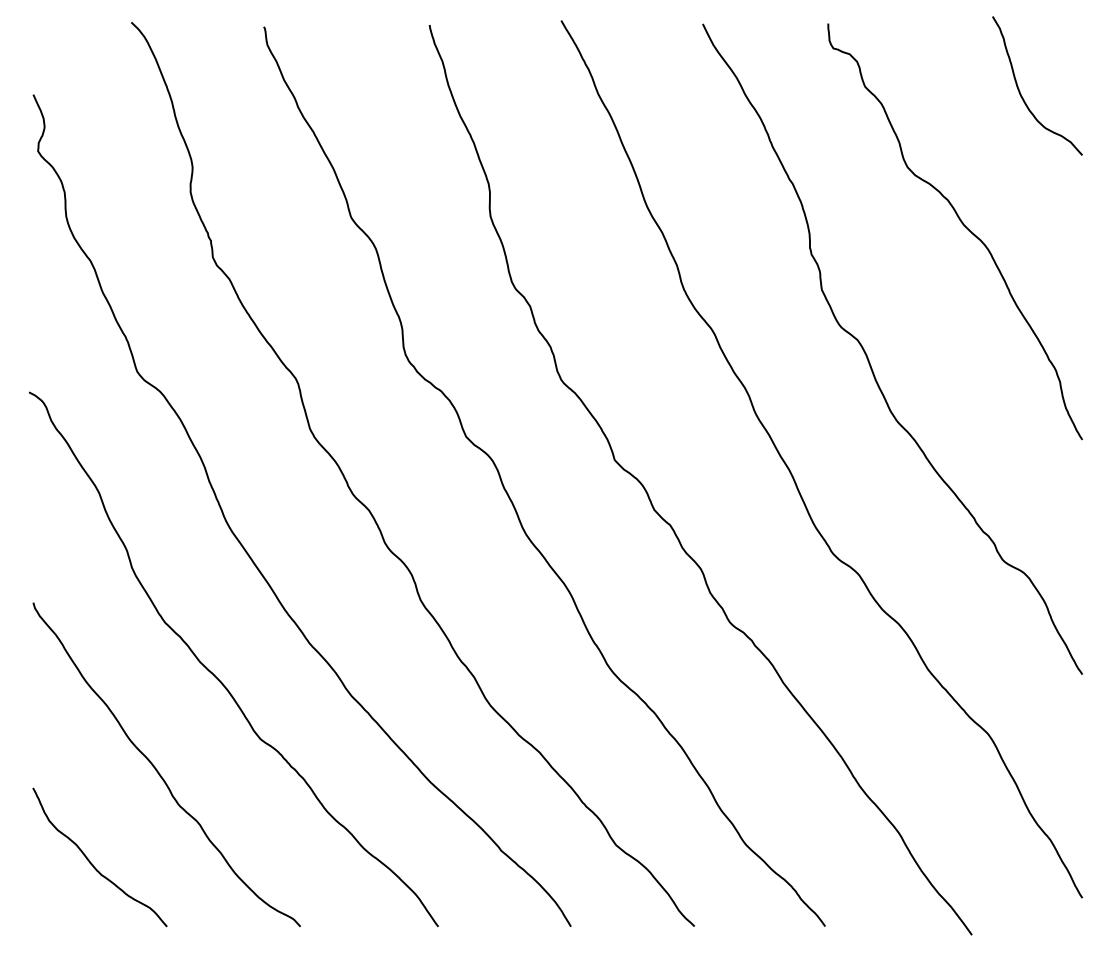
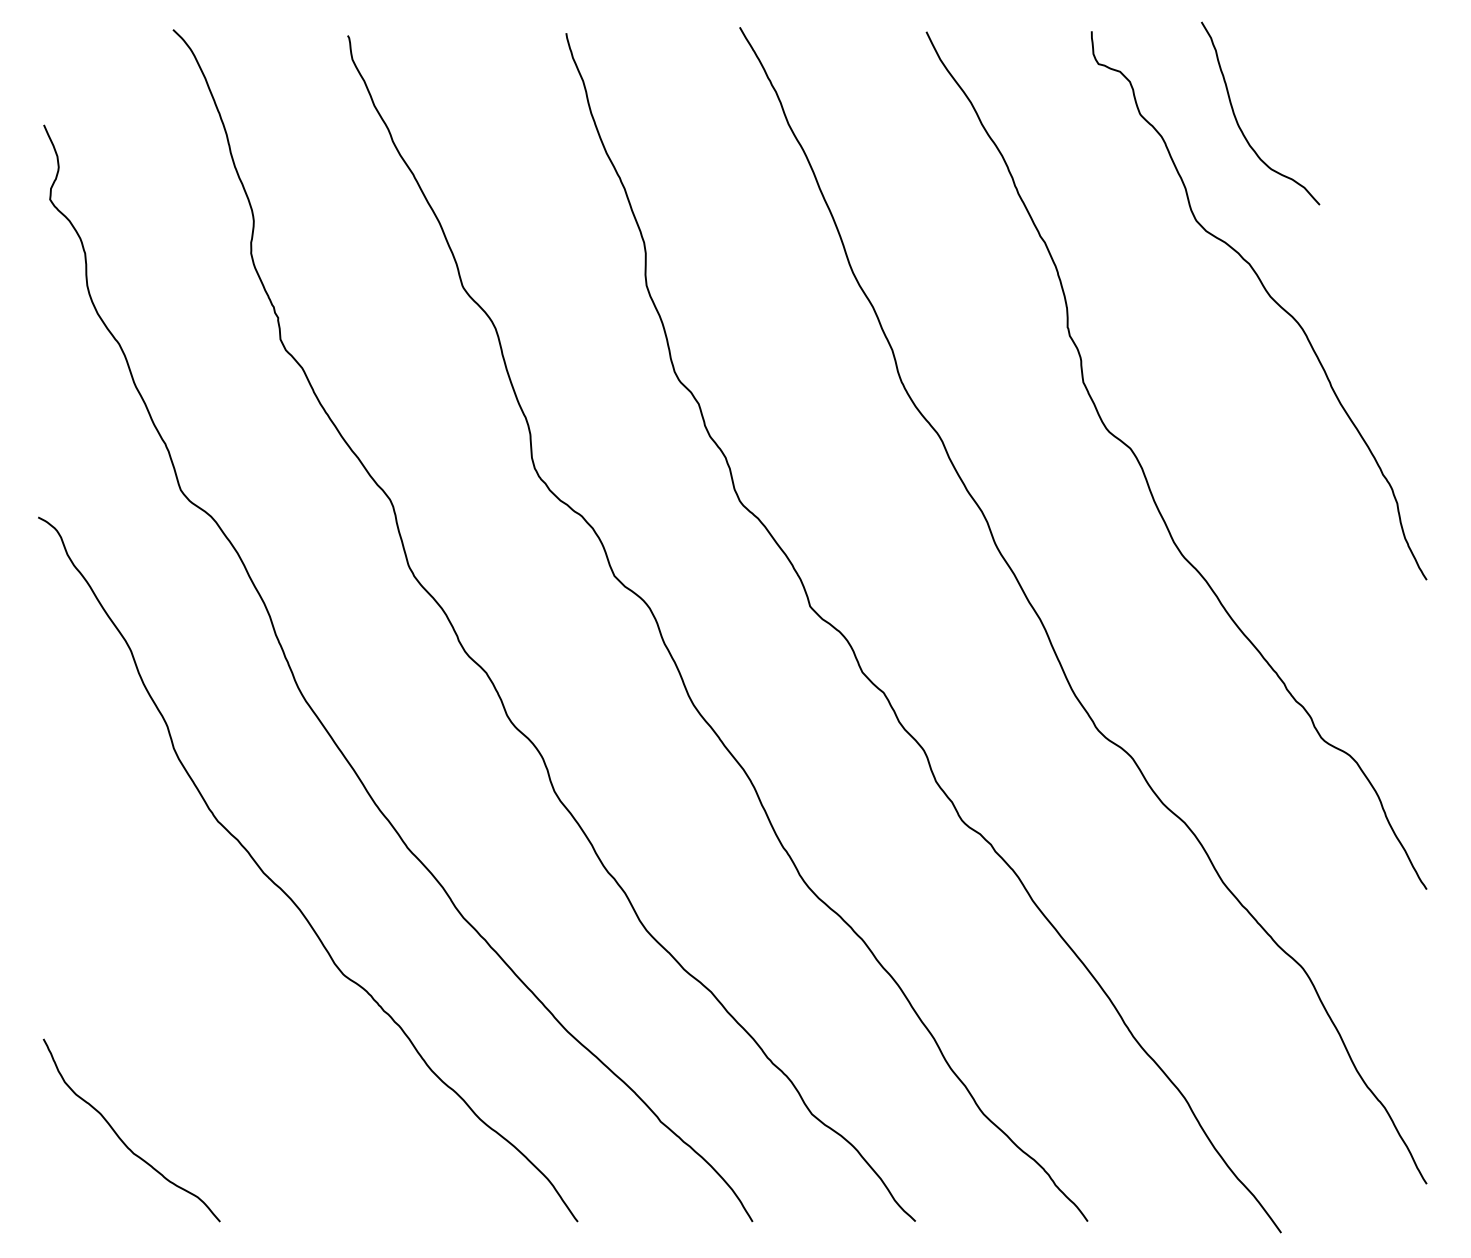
curve: (1019, 90) -> (1237, 119), moved
curve: (158, 770) -> (208, 1016), removed

